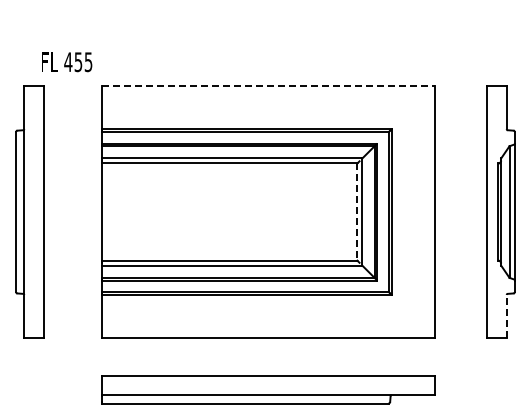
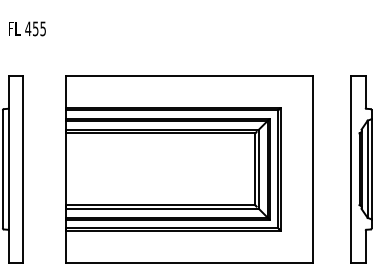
text: (67, 62) -> (27, 29), moved
line: (268, 85) -> (189, 75), dashed -> solid
line: (357, 212) -> (255, 169), dashed -> solid
line: (506, 316) -> (365, 246), dashed -> solid

